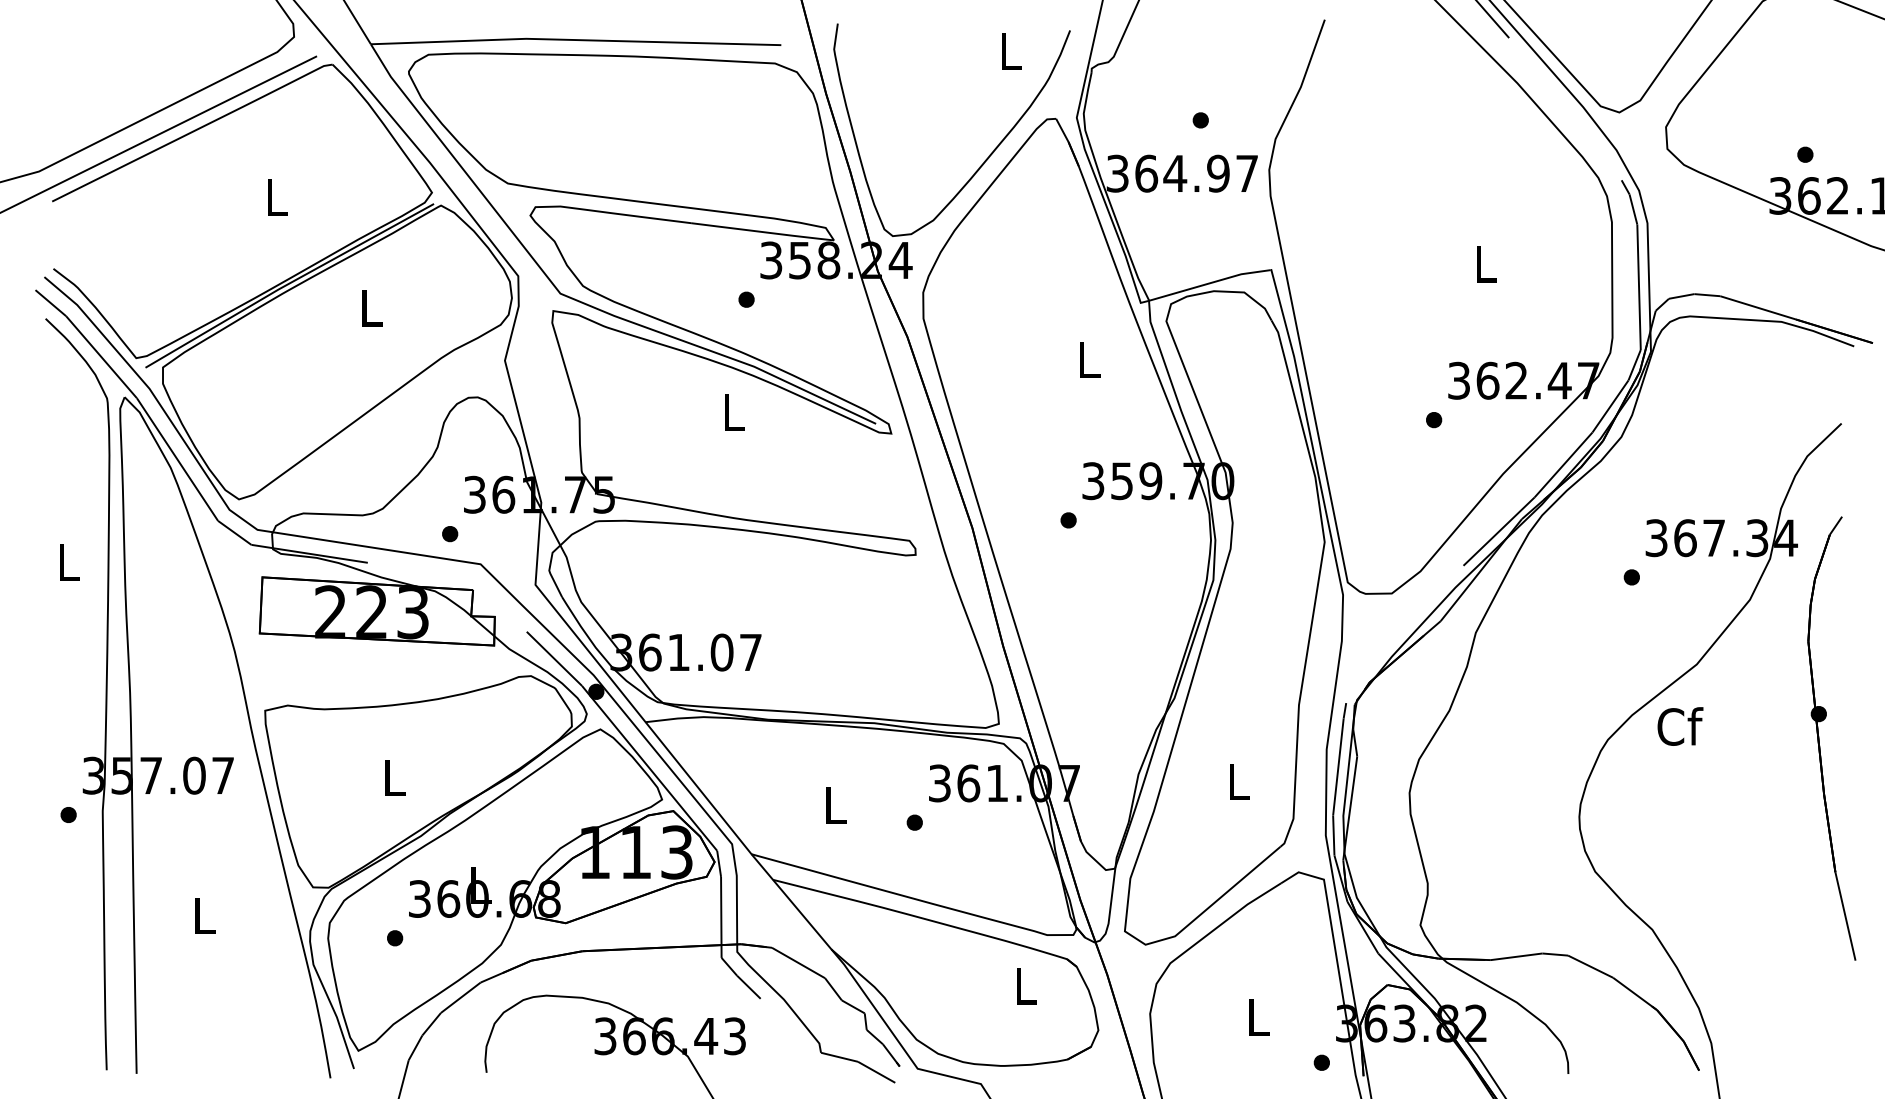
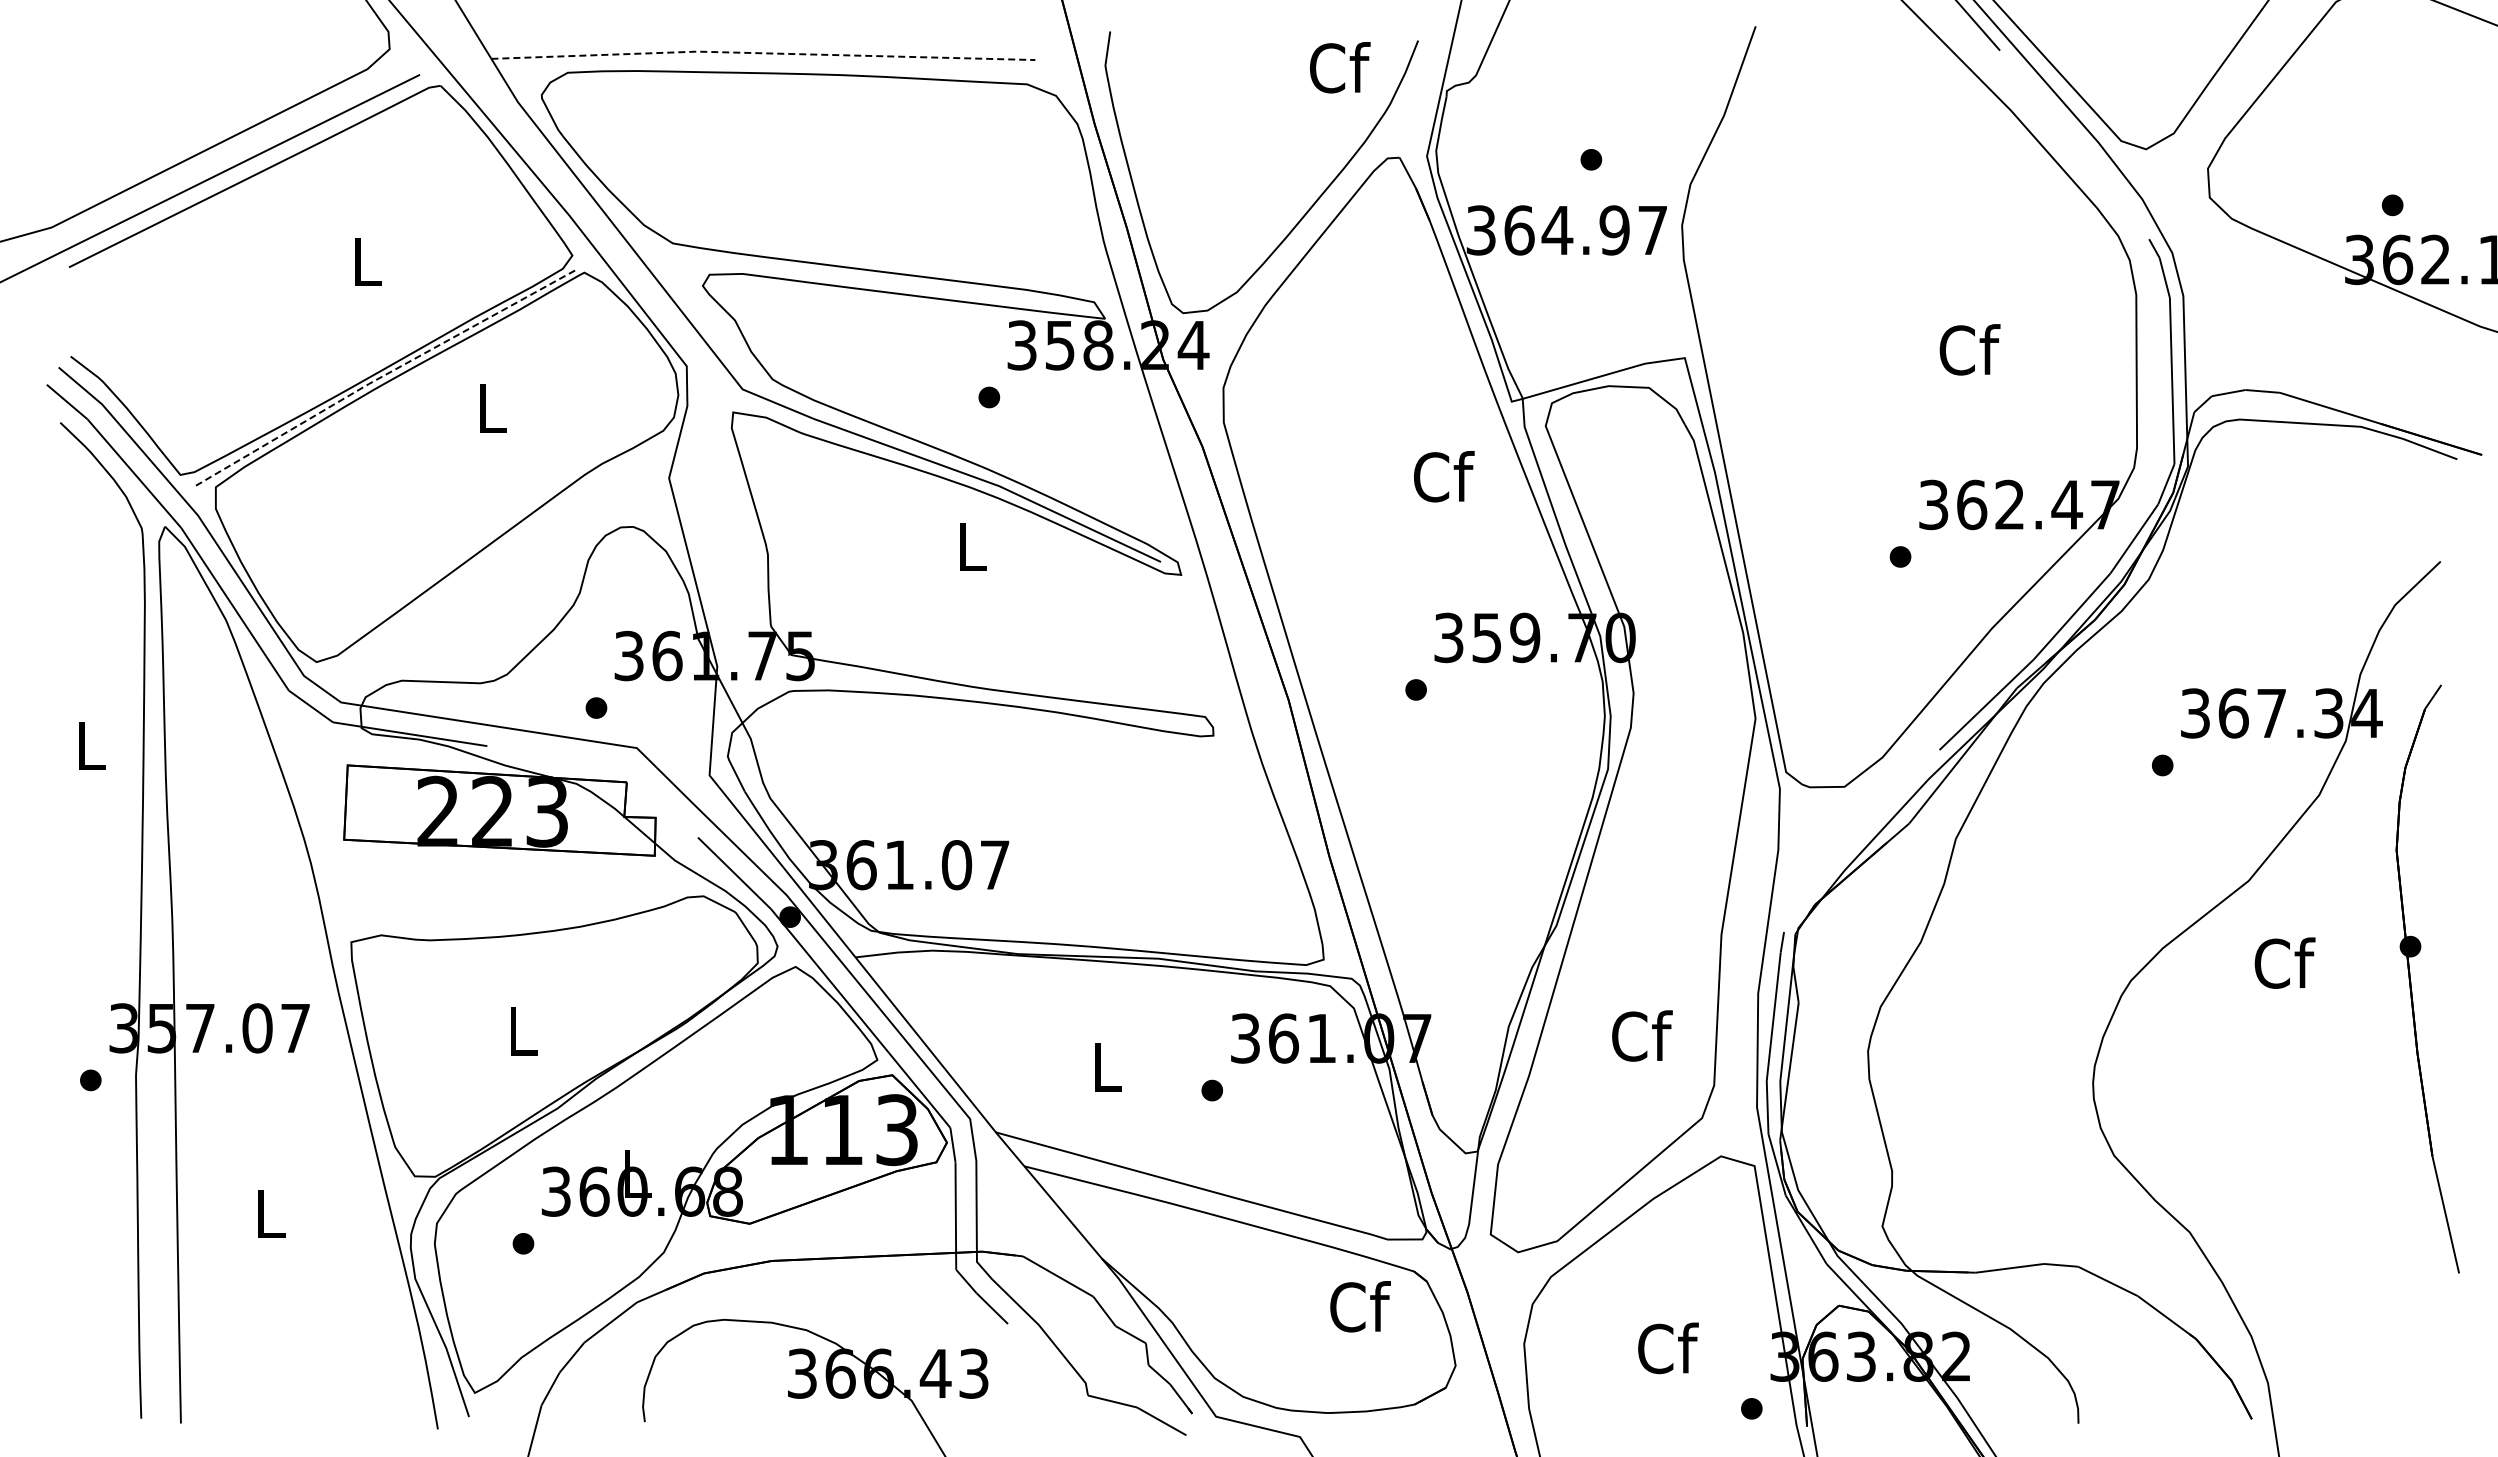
line: (576, 40) -> (763, 53), solid -> dashed
text: (1011, 50) -> (1340, 67), L -> Cf
text: (1486, 263) -> (1969, 349), L -> Cf
line: (288, 283) -> (382, 376), solid -> dashed
text: (1090, 359) -> (1444, 476), L -> Cf
text: (1680, 726) -> (2284, 962), moved
text: (1239, 781) -> (1642, 1035), L -> Cf
text: (1026, 985) -> (1360, 1306), L -> Cf
text: (1259, 1017) -> (1668, 1348), L -> Cf

